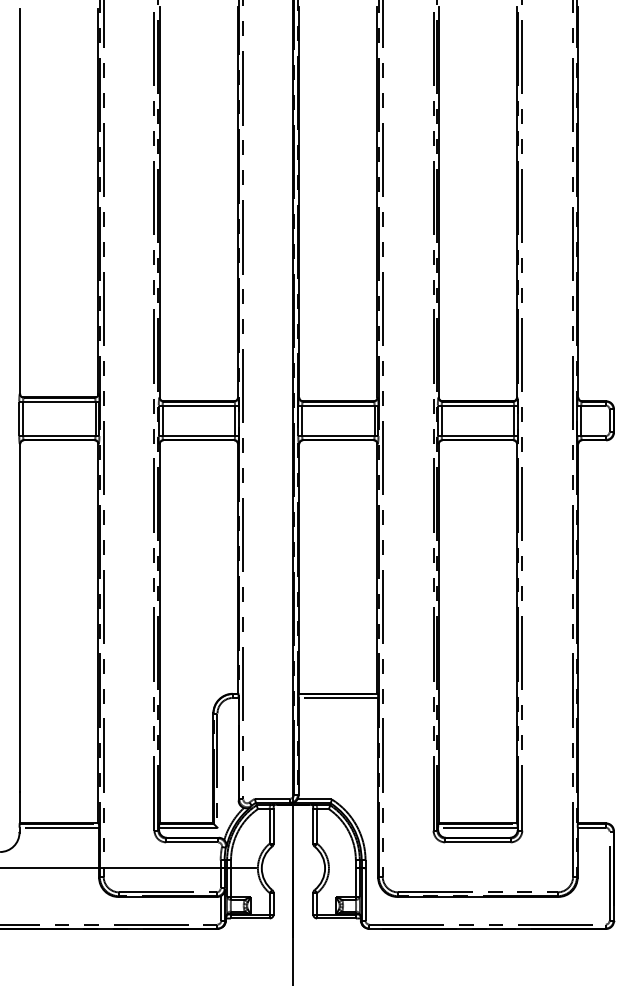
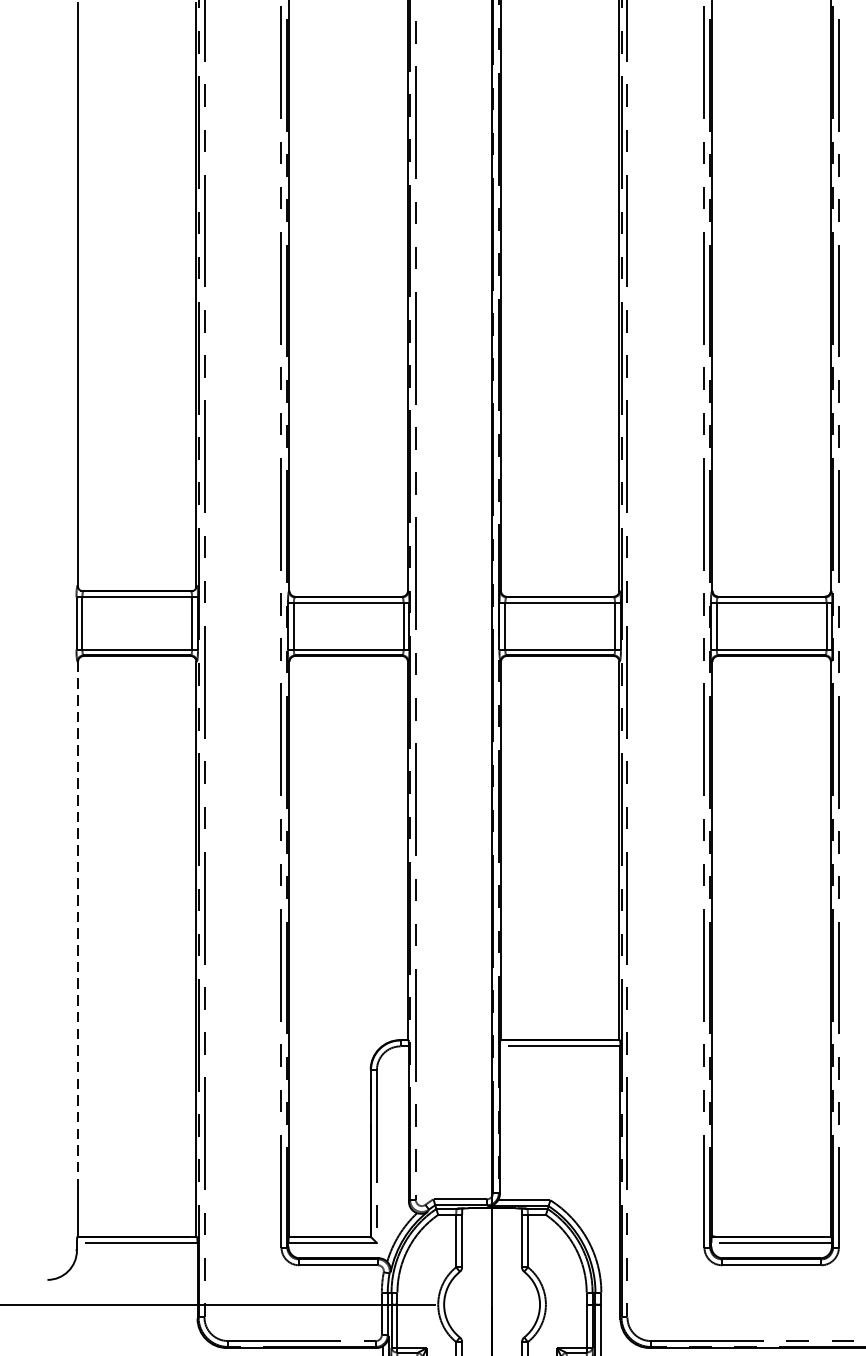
line: (20, 618) -> (78, 925), solid -> dashed

